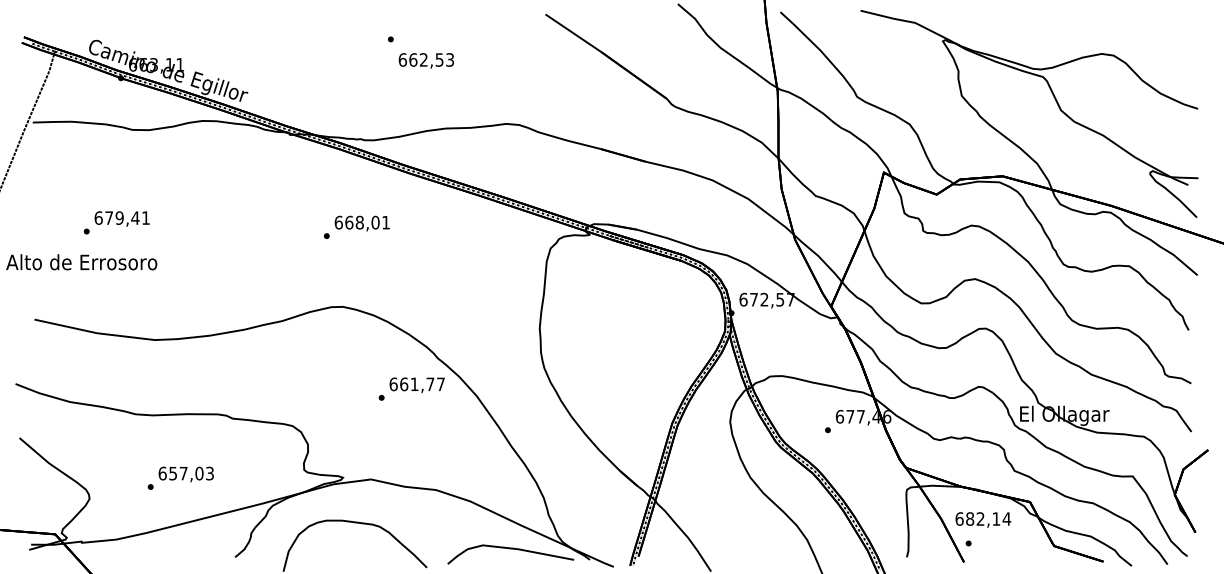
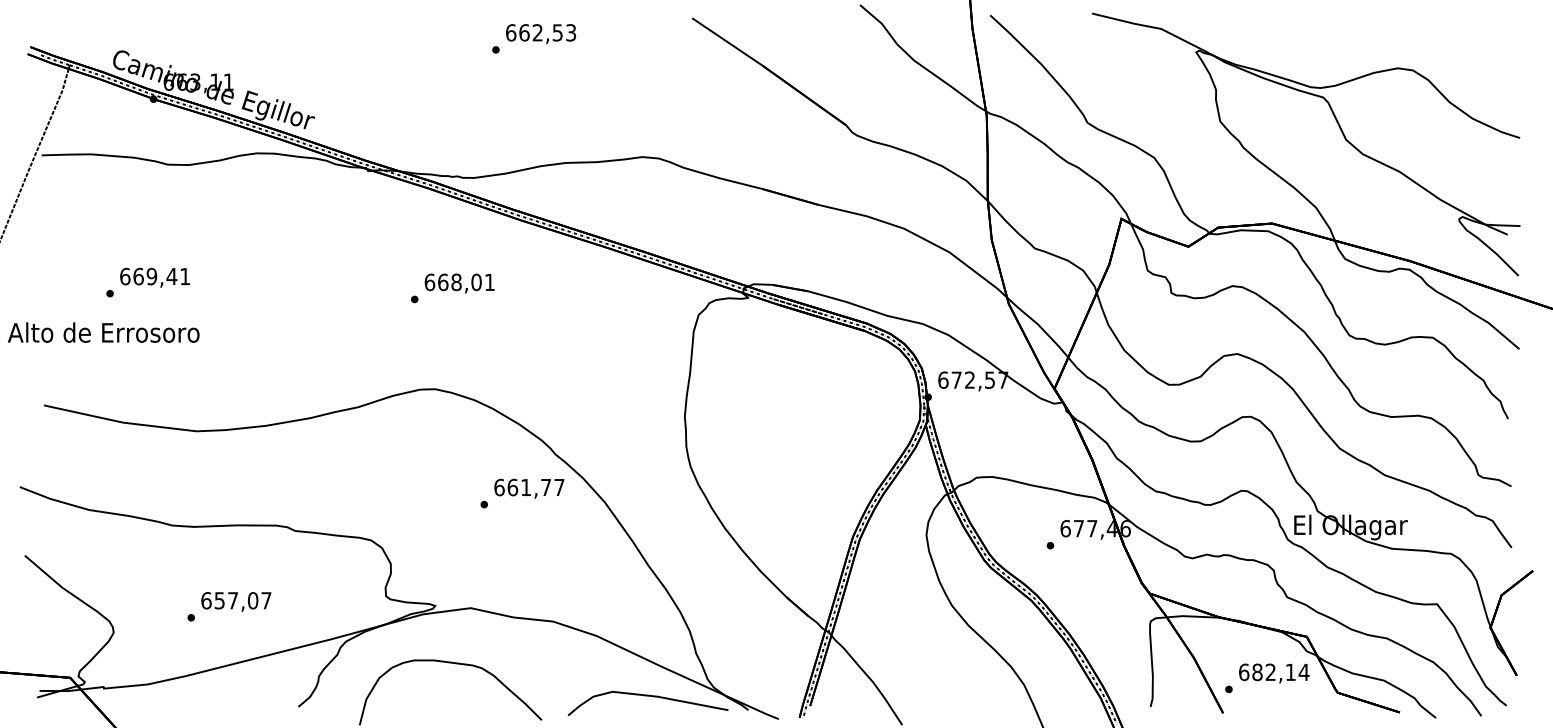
text: (425, 60) -> (539, 33), moved
text: (109, 217) -> (138, 275), 679,41 -> 669,41
text: (209, 473) -> (265, 600), 657,03 -> 657,07
text: (983, 519) -> (1274, 672), moved

